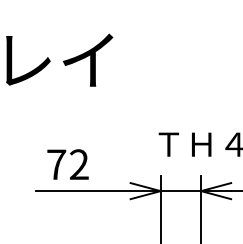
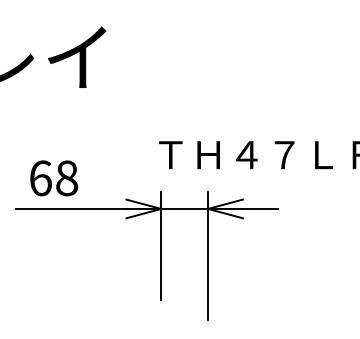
text: (68, 164) -> (54, 178), 72 -> 68

